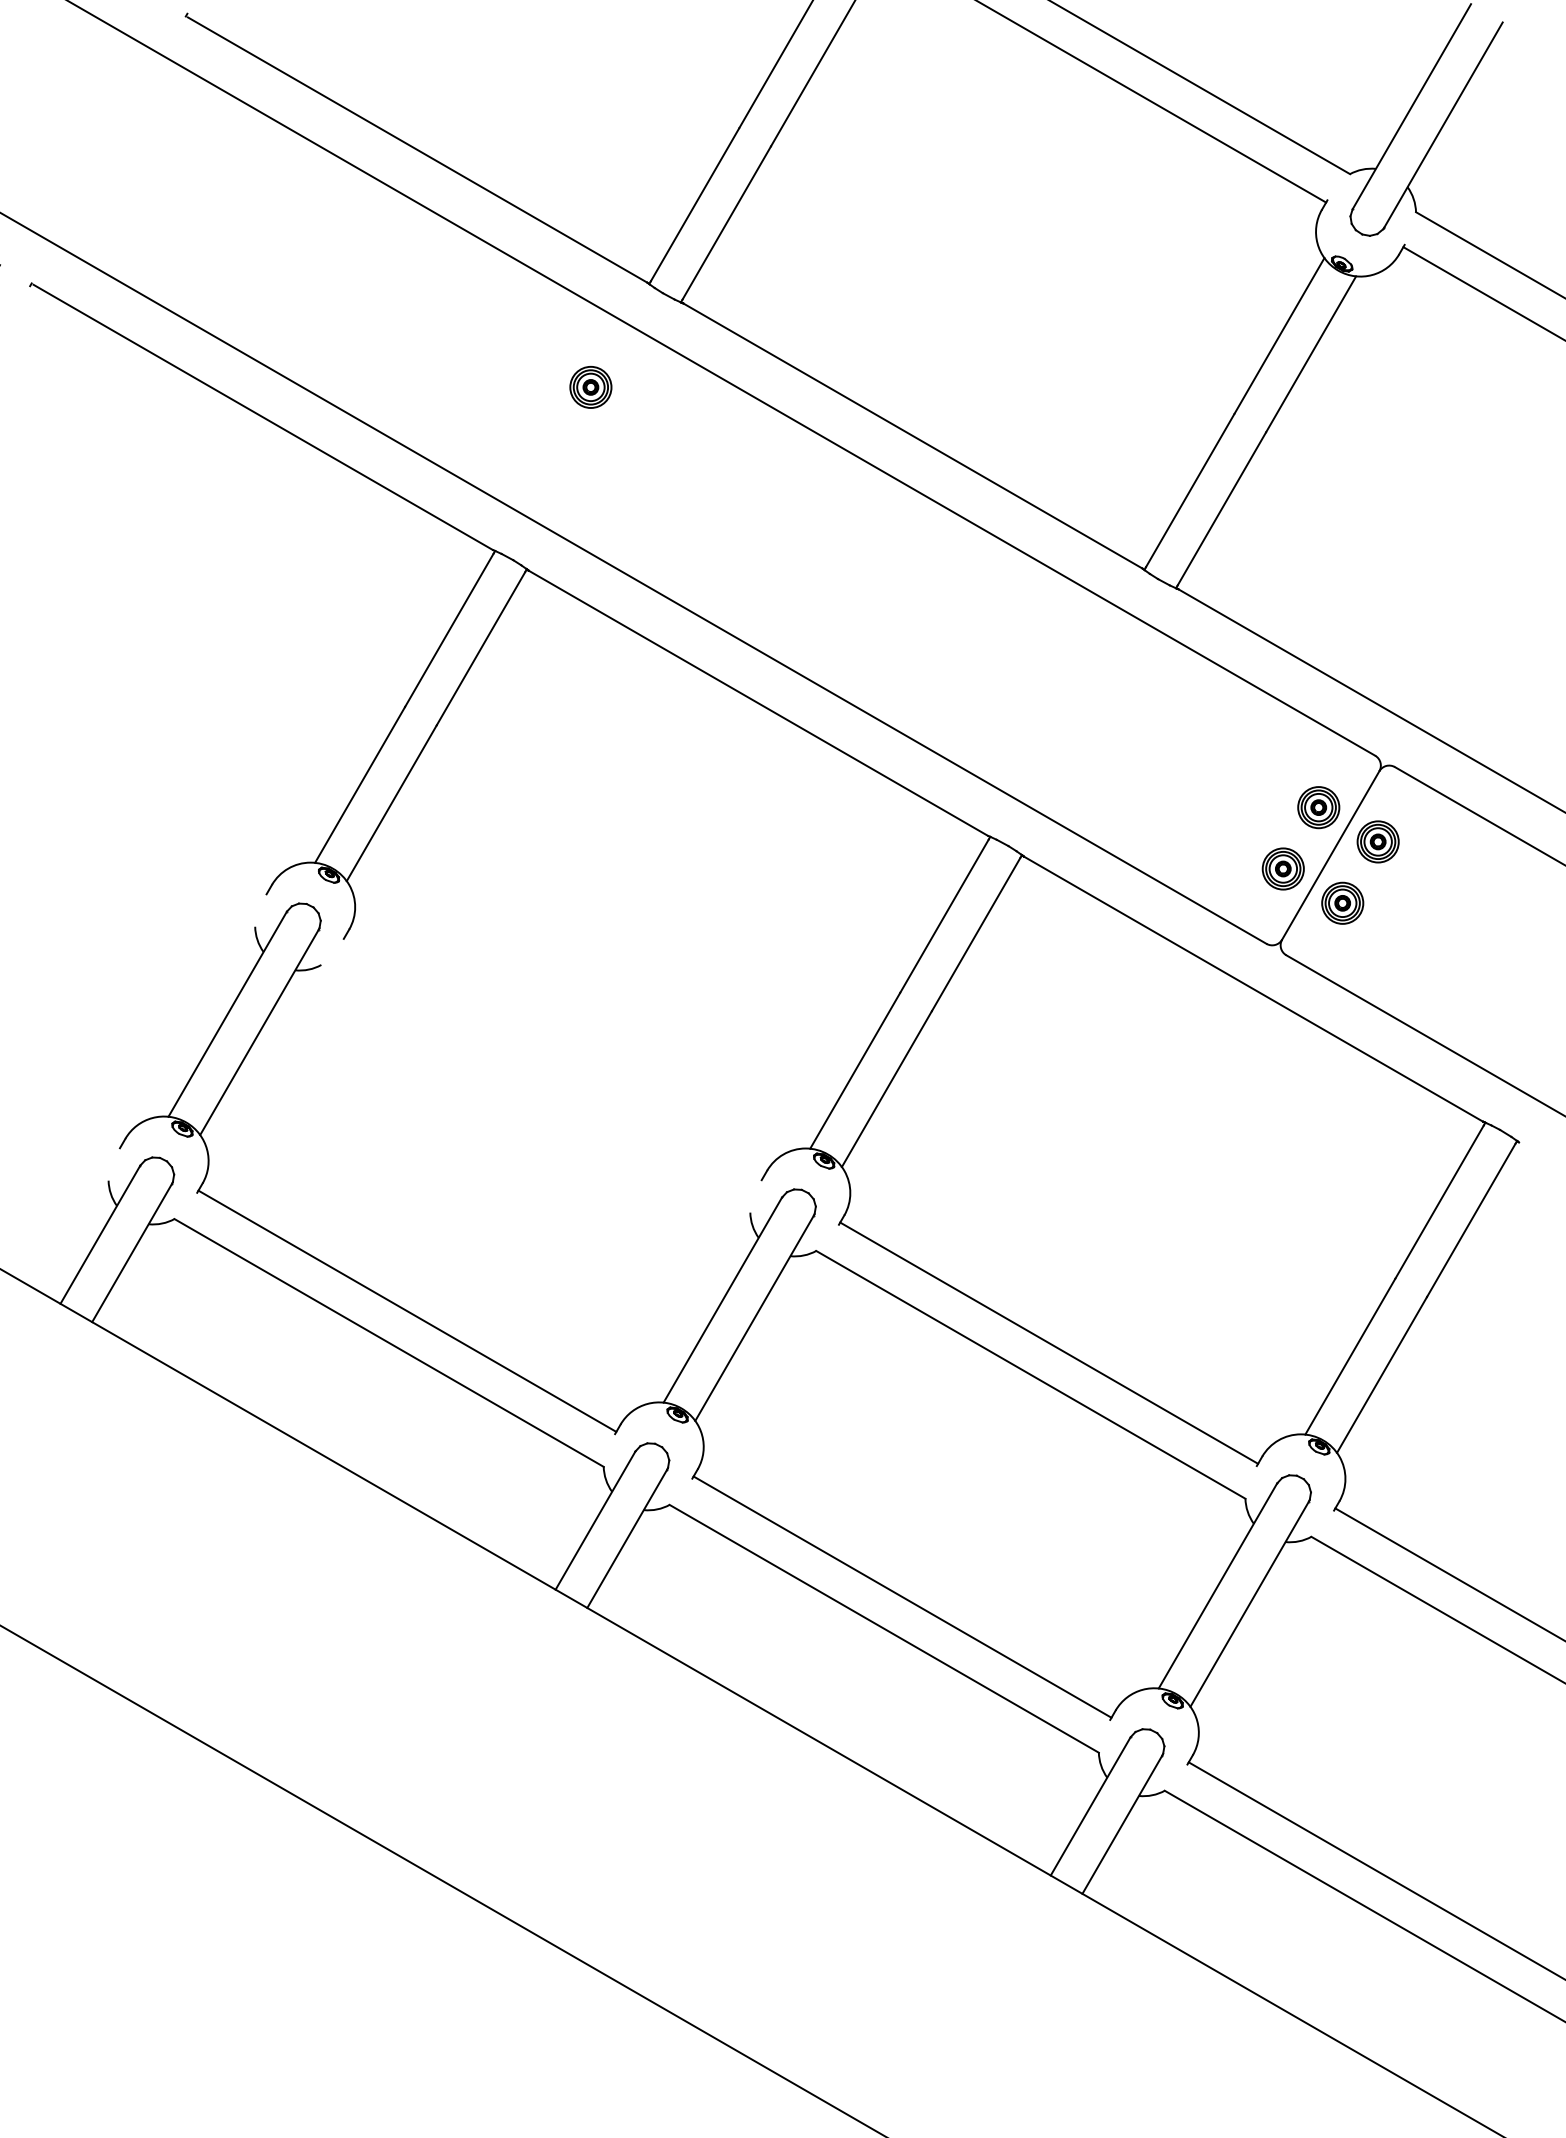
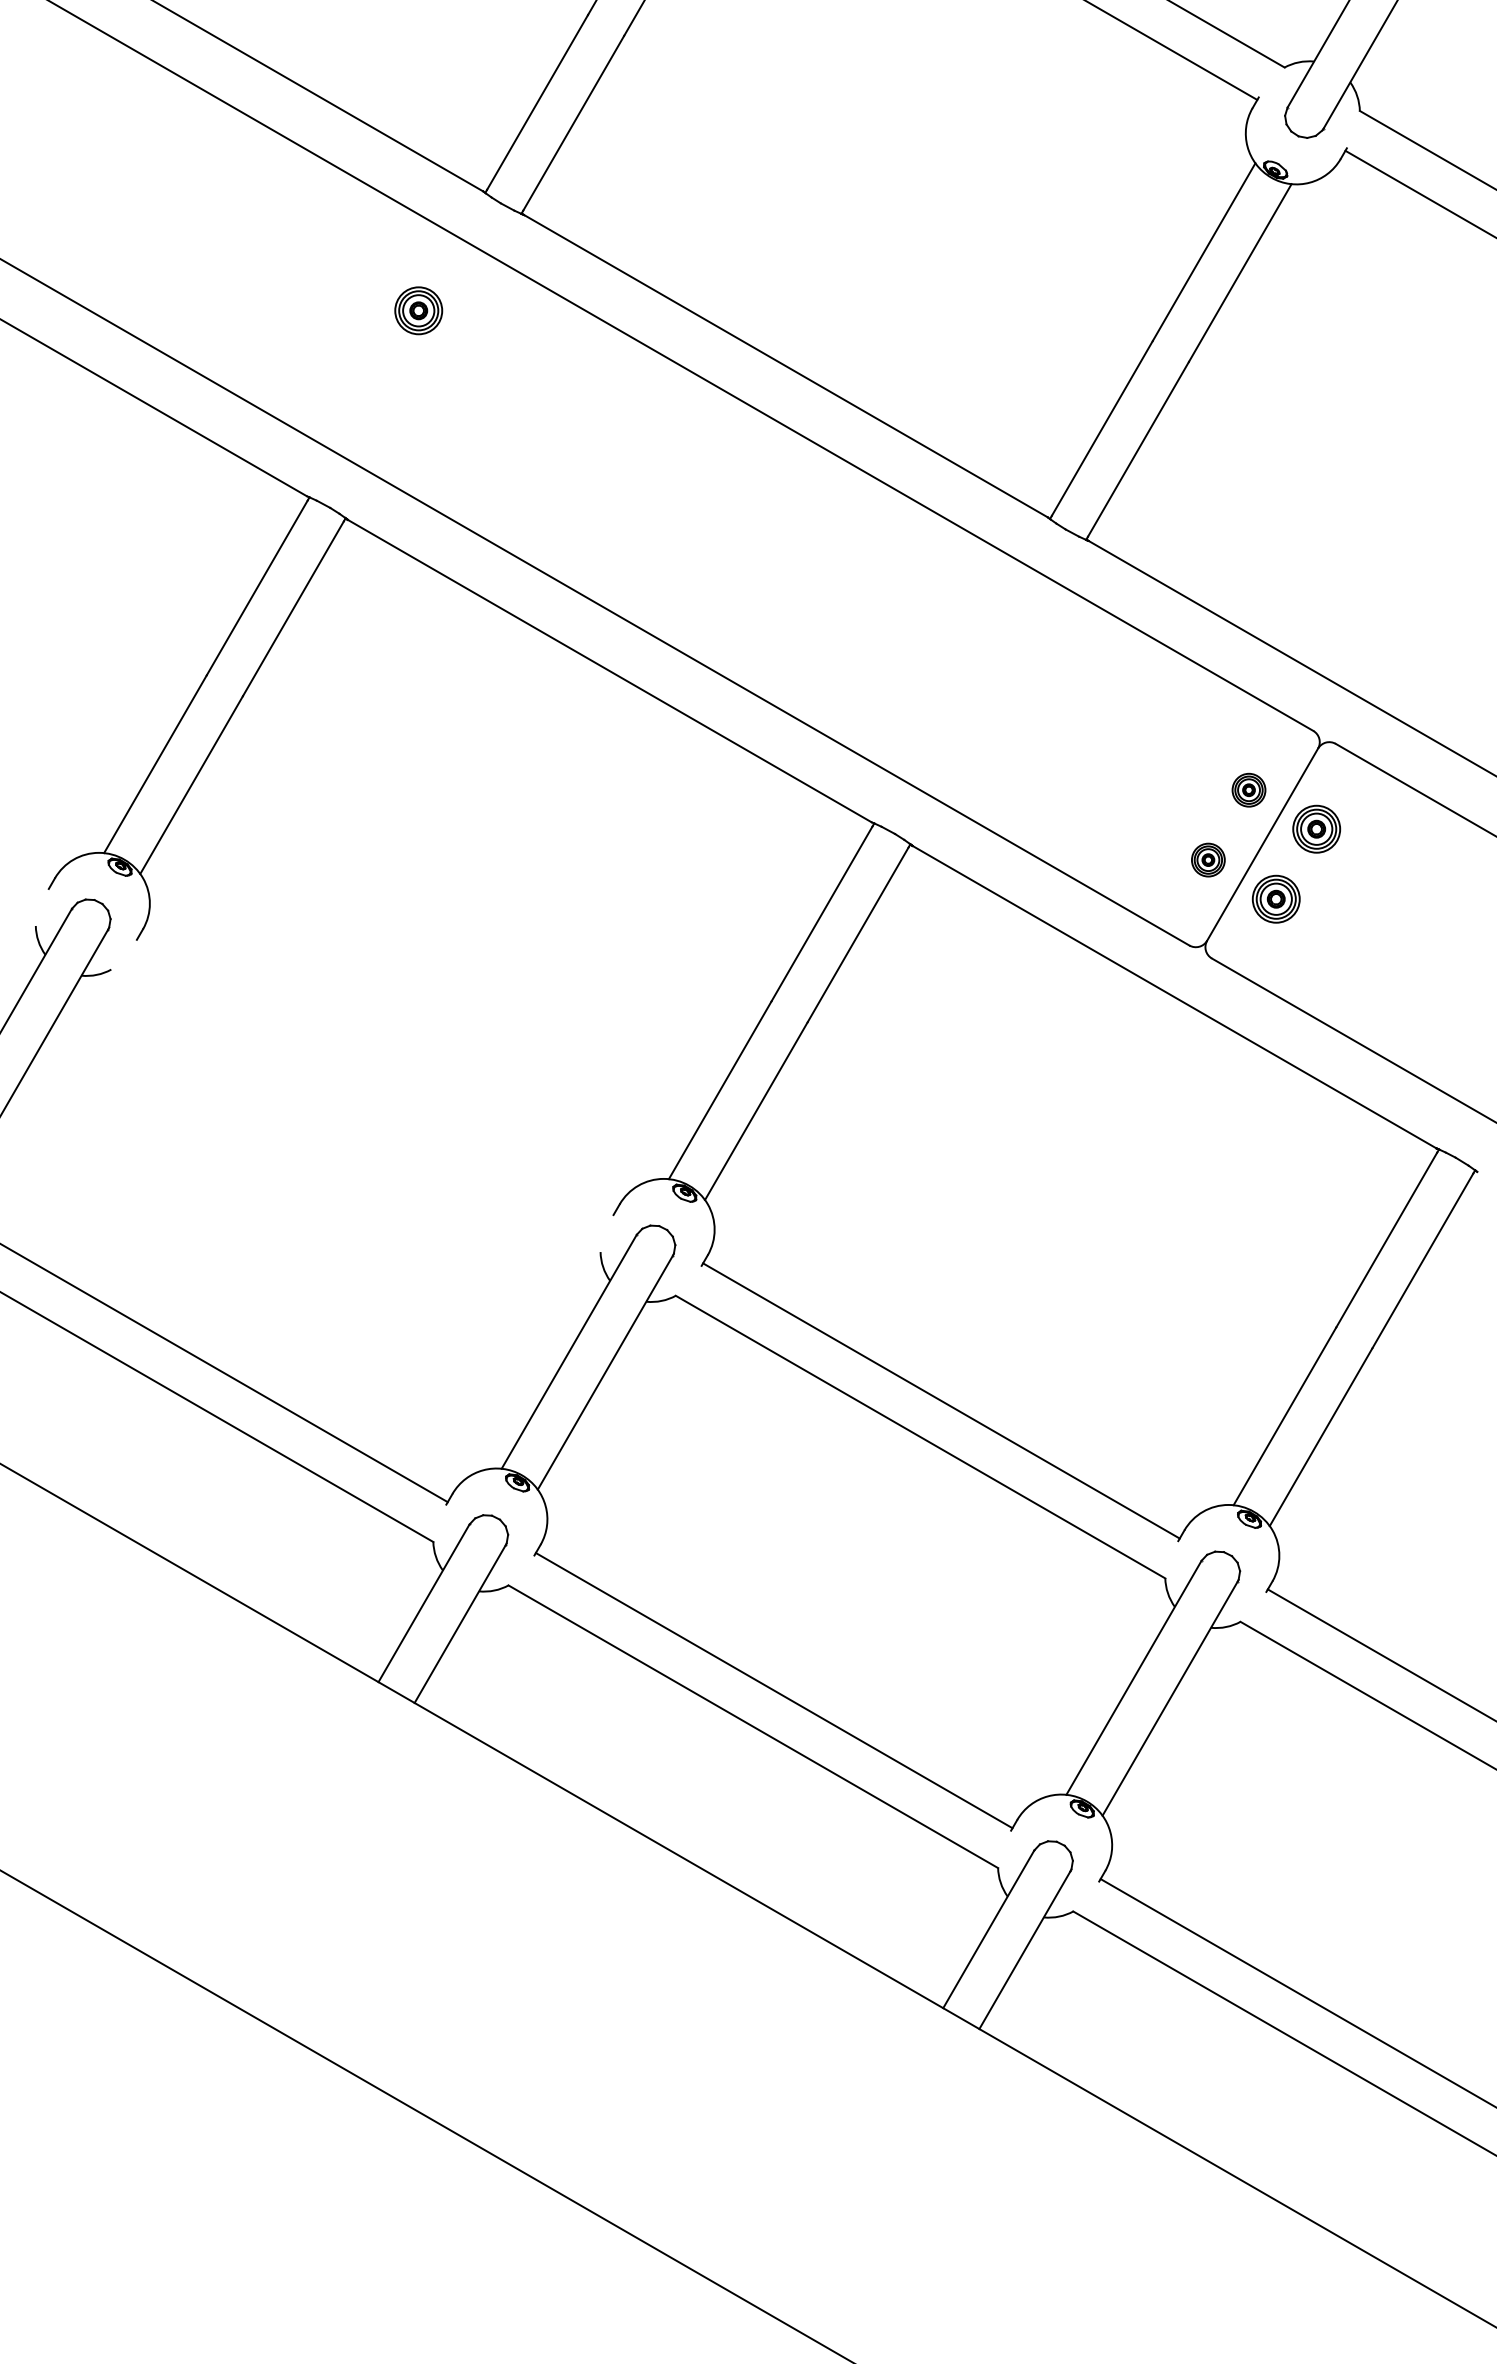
part: (1318, 807) -> (1248, 789), size x0.7
part: (1282, 868) -> (1207, 859), size x0.7

